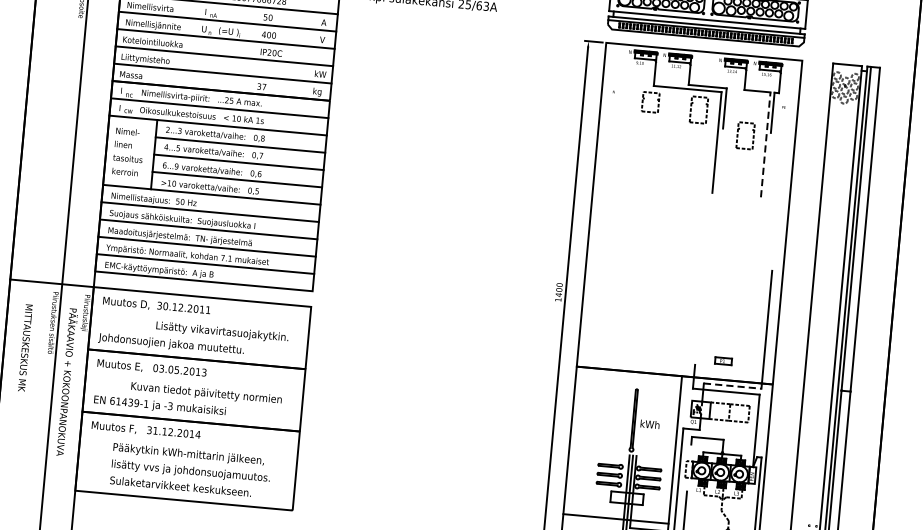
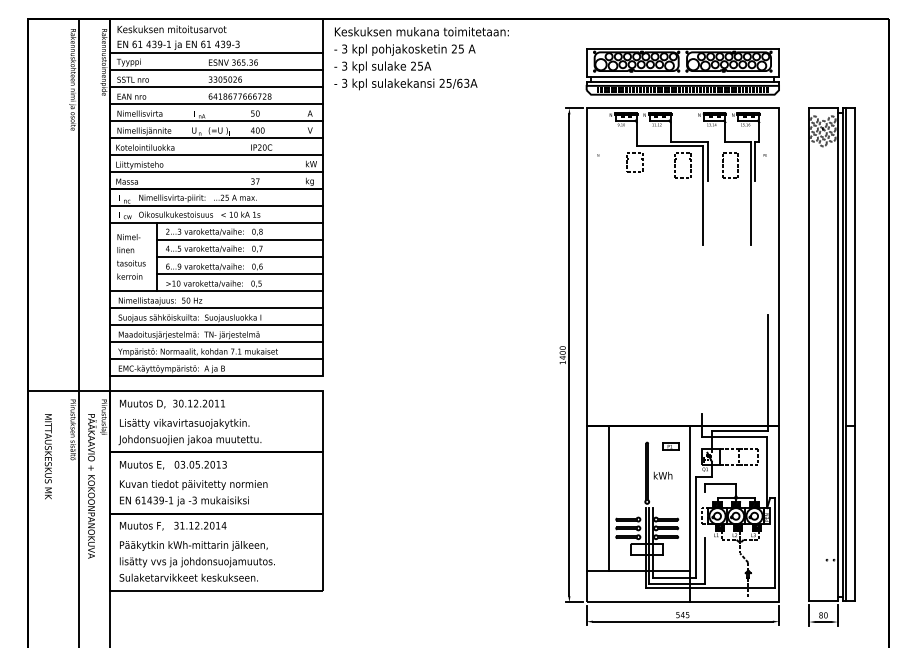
part: (738, 135) -> (723, 165), moved
line: (765, 143) -> (750, 192), dashed -> solid
text: (222, 331) -> (184, 423), moved
part: (723, 360) -> (670, 446), moved
line: (733, 386) -> (740, 431), dashed -> solid
text: (206, 393) -> (193, 484), moved
line: (592, 441) -> (608, 497), added
text: (190, 470) -> (196, 561), moved

